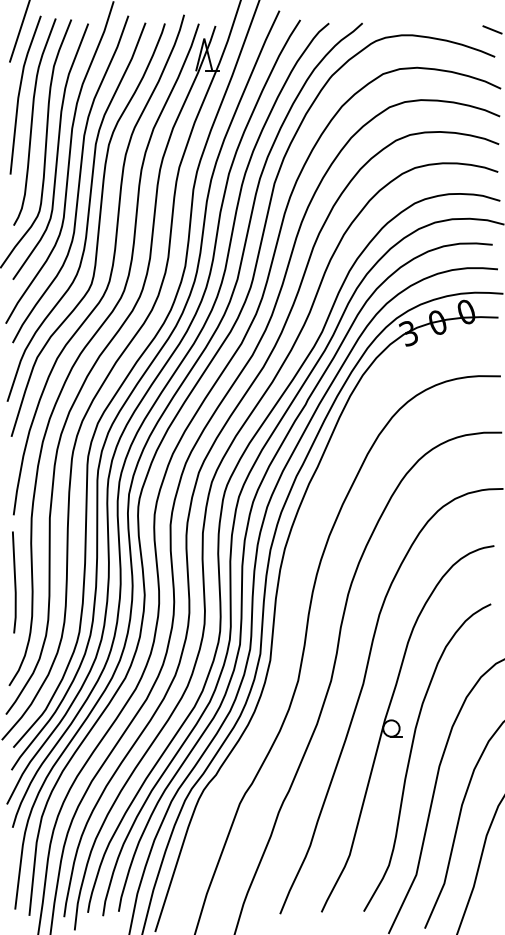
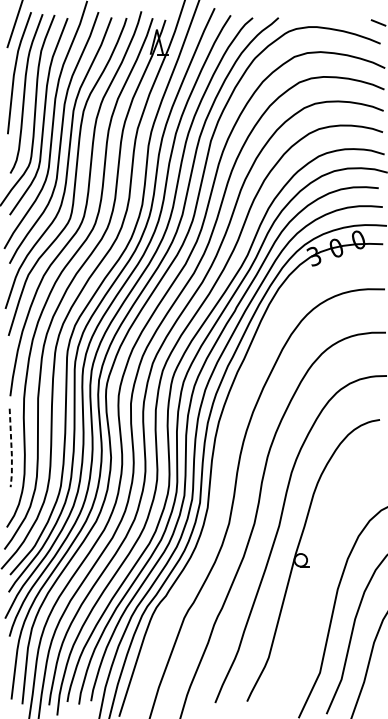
line: (15, 584) -> (11, 449), solid -> dashed
curve: (411, 754) -> (316, 580), removed

